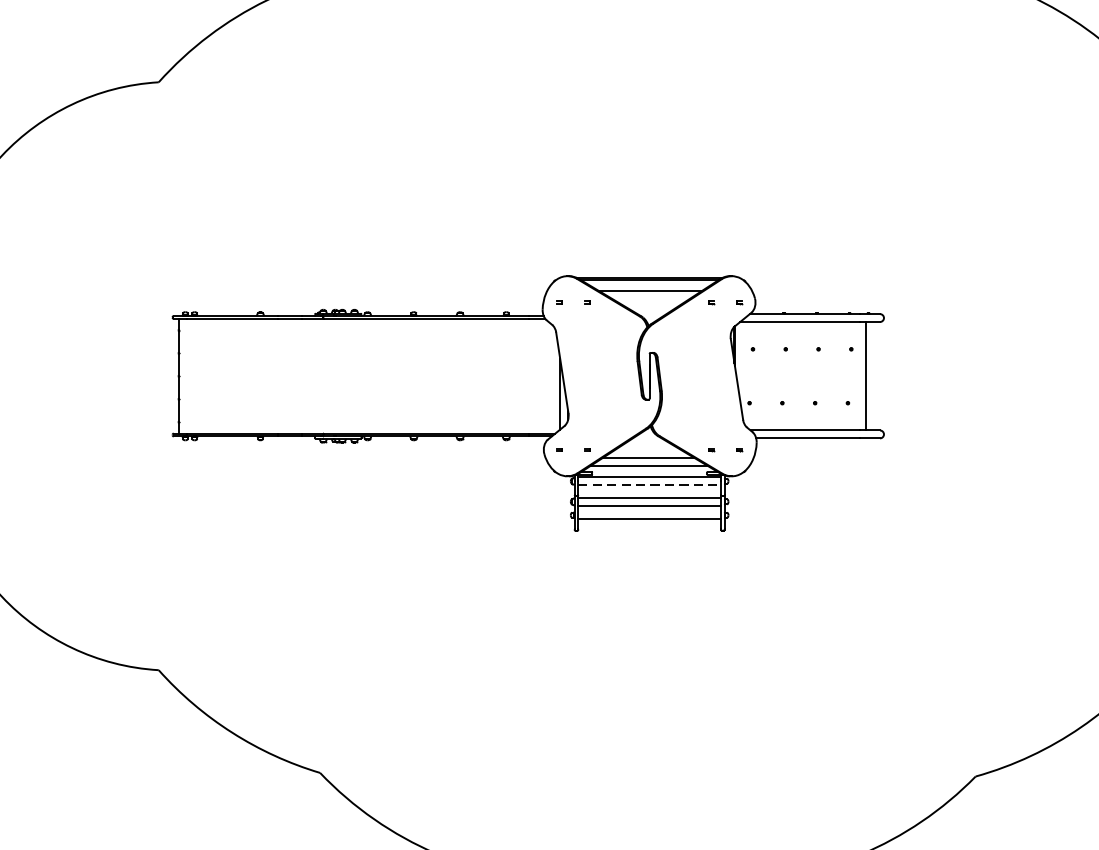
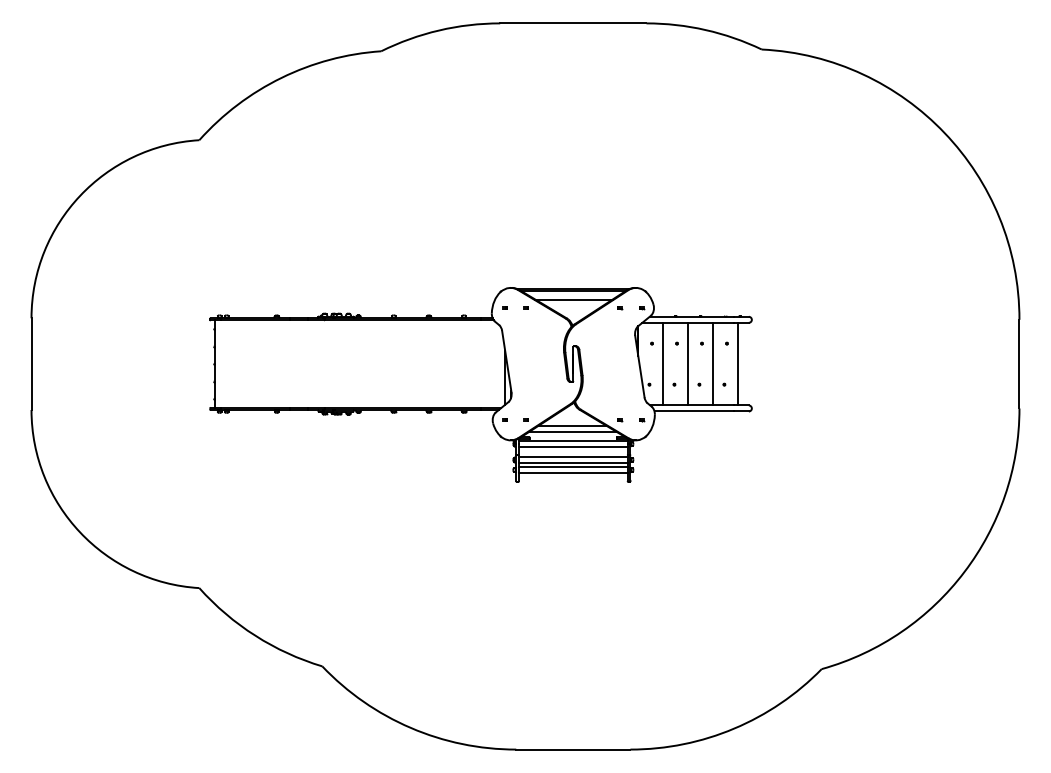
line: (767, 375) -> (663, 363), added
line: (800, 375) -> (688, 363), added
line: (833, 375) -> (713, 363), added
line: (649, 485) -> (573, 447), dashed -> solid
line: (648, 511) -> (572, 467), added

